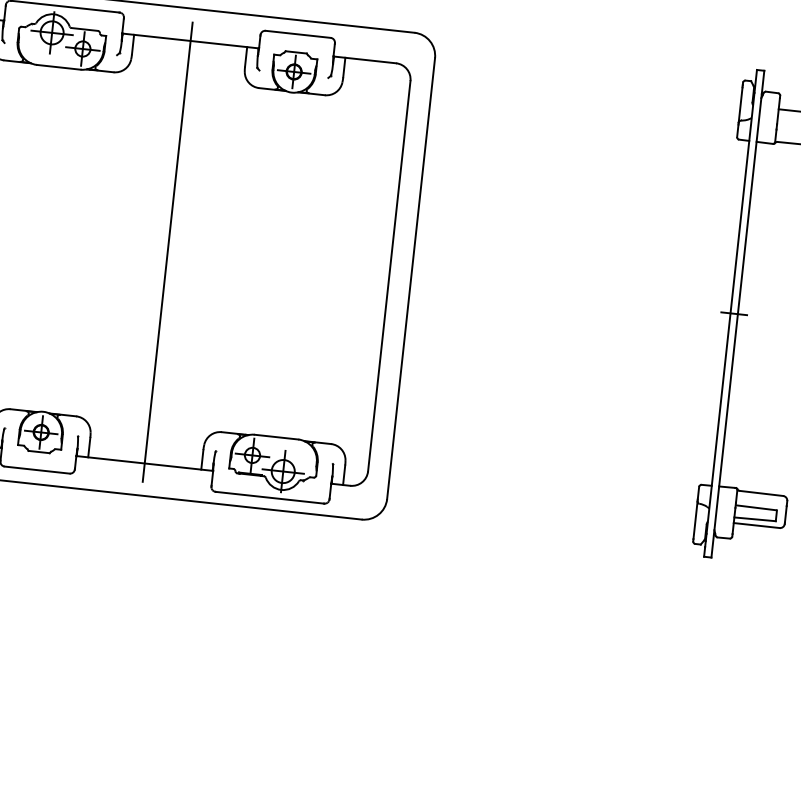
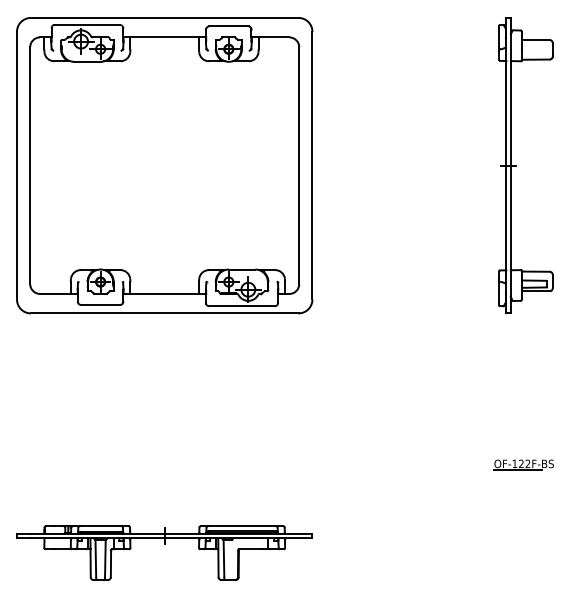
line: (167, 251) -> (164, 165), removed

